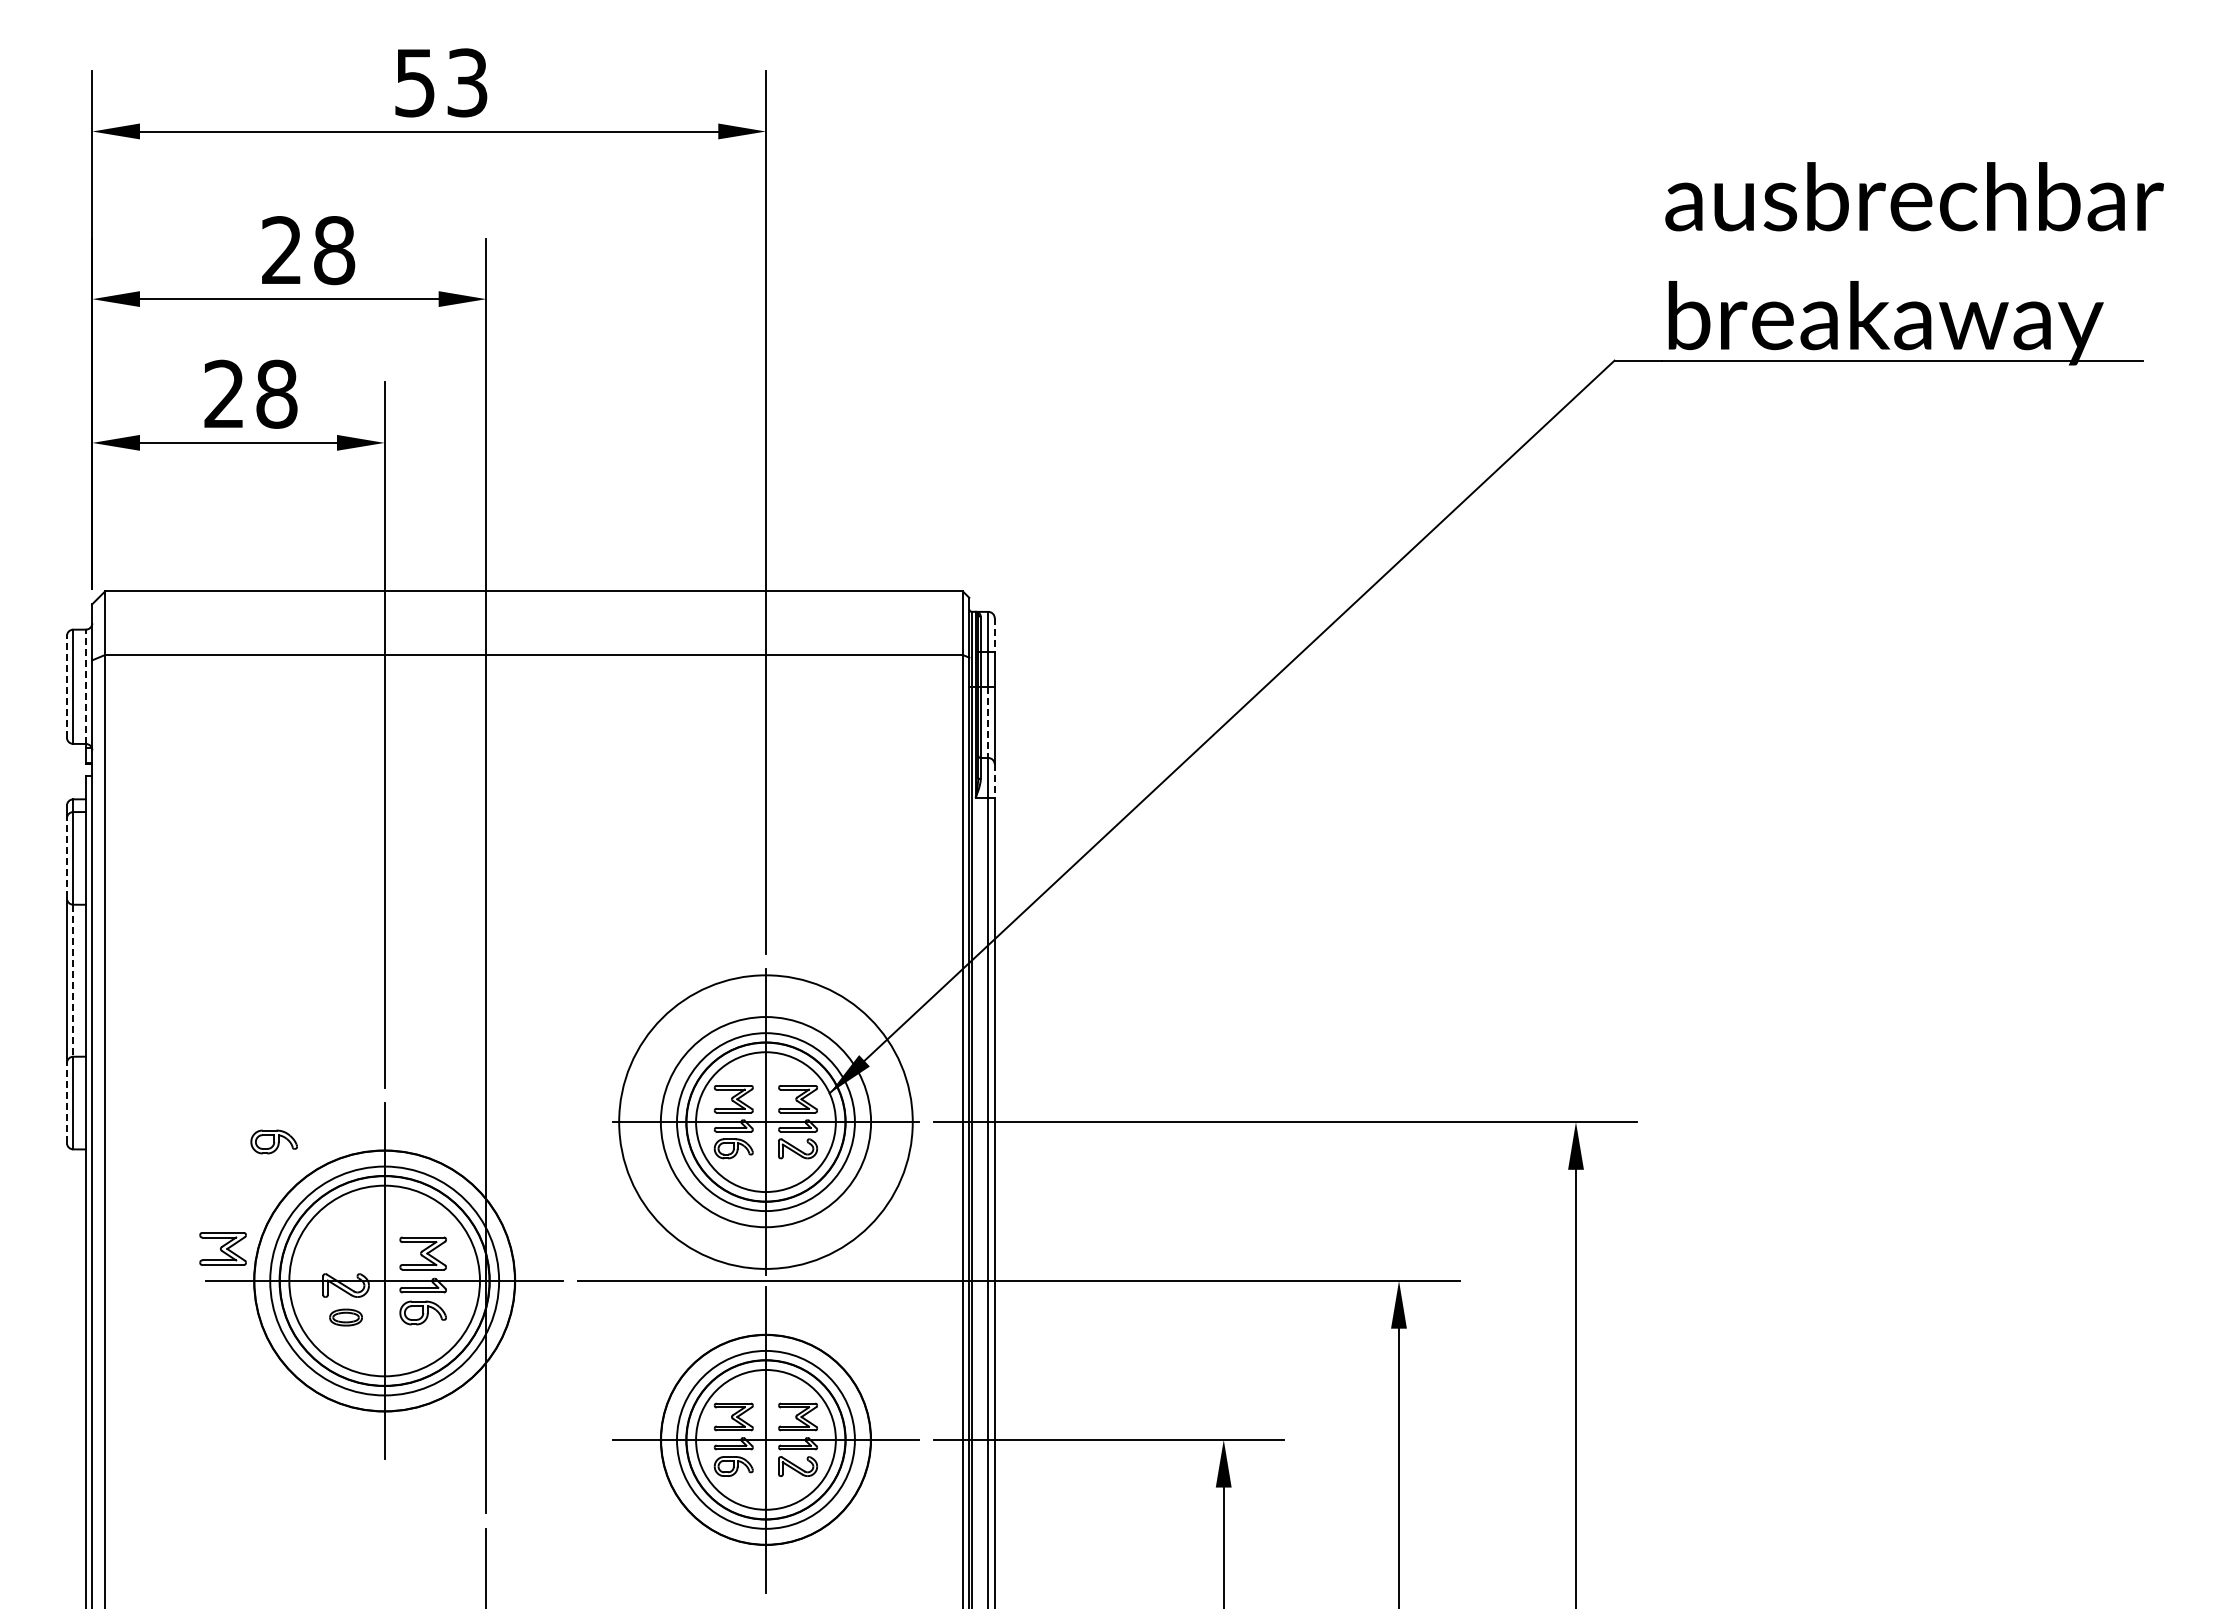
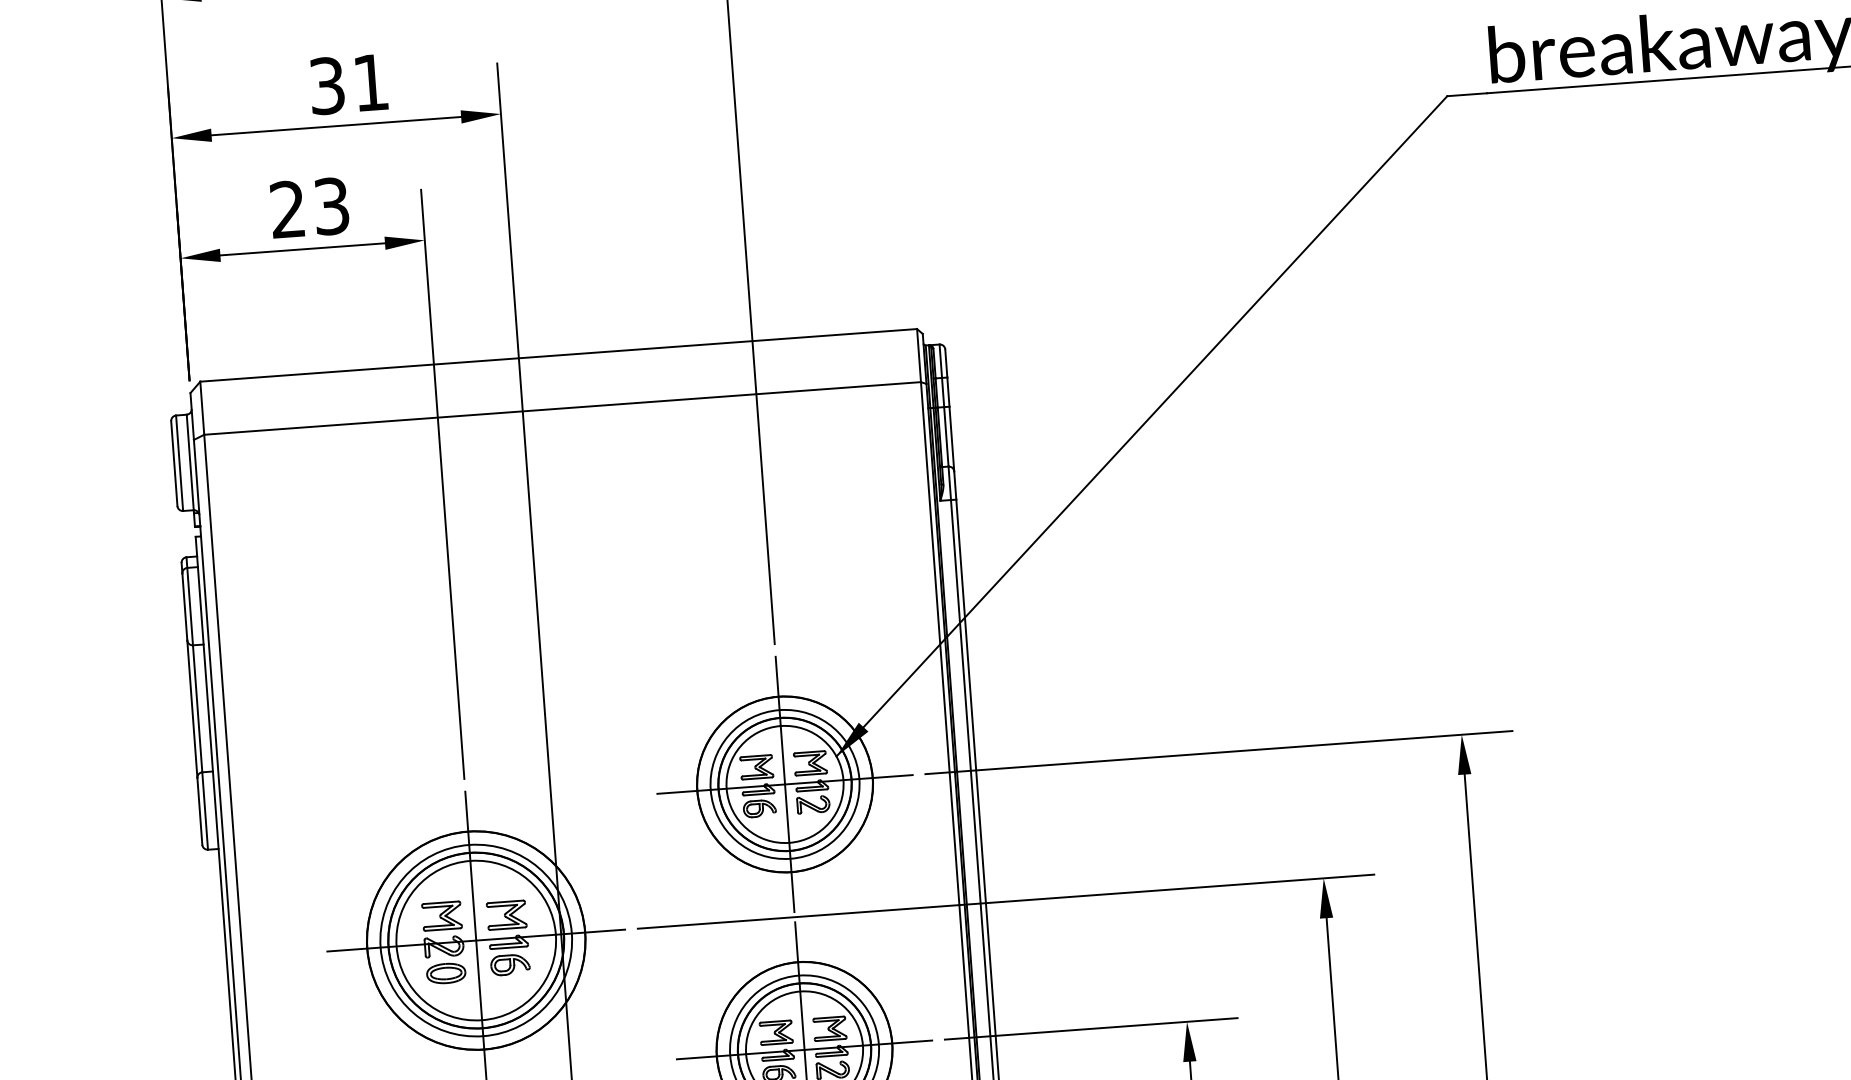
text: (308, 250) -> (349, 84), 28 -> 31
text: (276, 393) -> (331, 205), 28 -> 23
line: (994, 635) -> (946, 363), dashed -> solid
line: (66, 686) -> (173, 463), dashed -> solid
line: (86, 686) -> (190, 462), dashed -> solid
line: (988, 722) -> (946, 436), dashed -> solid
line: (994, 781) -> (955, 485), dashed -> solid
line: (66, 858) -> (184, 607), dashed -> solid
line: (73, 981) -> (197, 709), dashed -> solid
line: (66, 1103) -> (199, 811), dashed -> solid
circle: (765, 1121) -> (784, 783), size x0.71
part: (273, 1141) -> (374, 830), removed
part: (222, 1248) -> (441, 915), moved
part: (345, 1317) -> (445, 973), size x1.43

